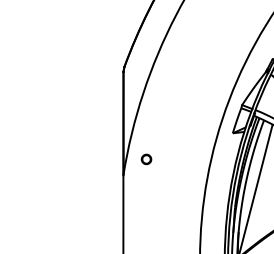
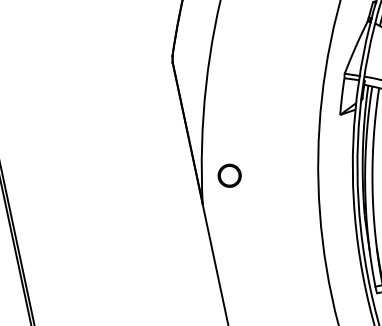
part: (146, 159) -> (229, 175), size x1.67

